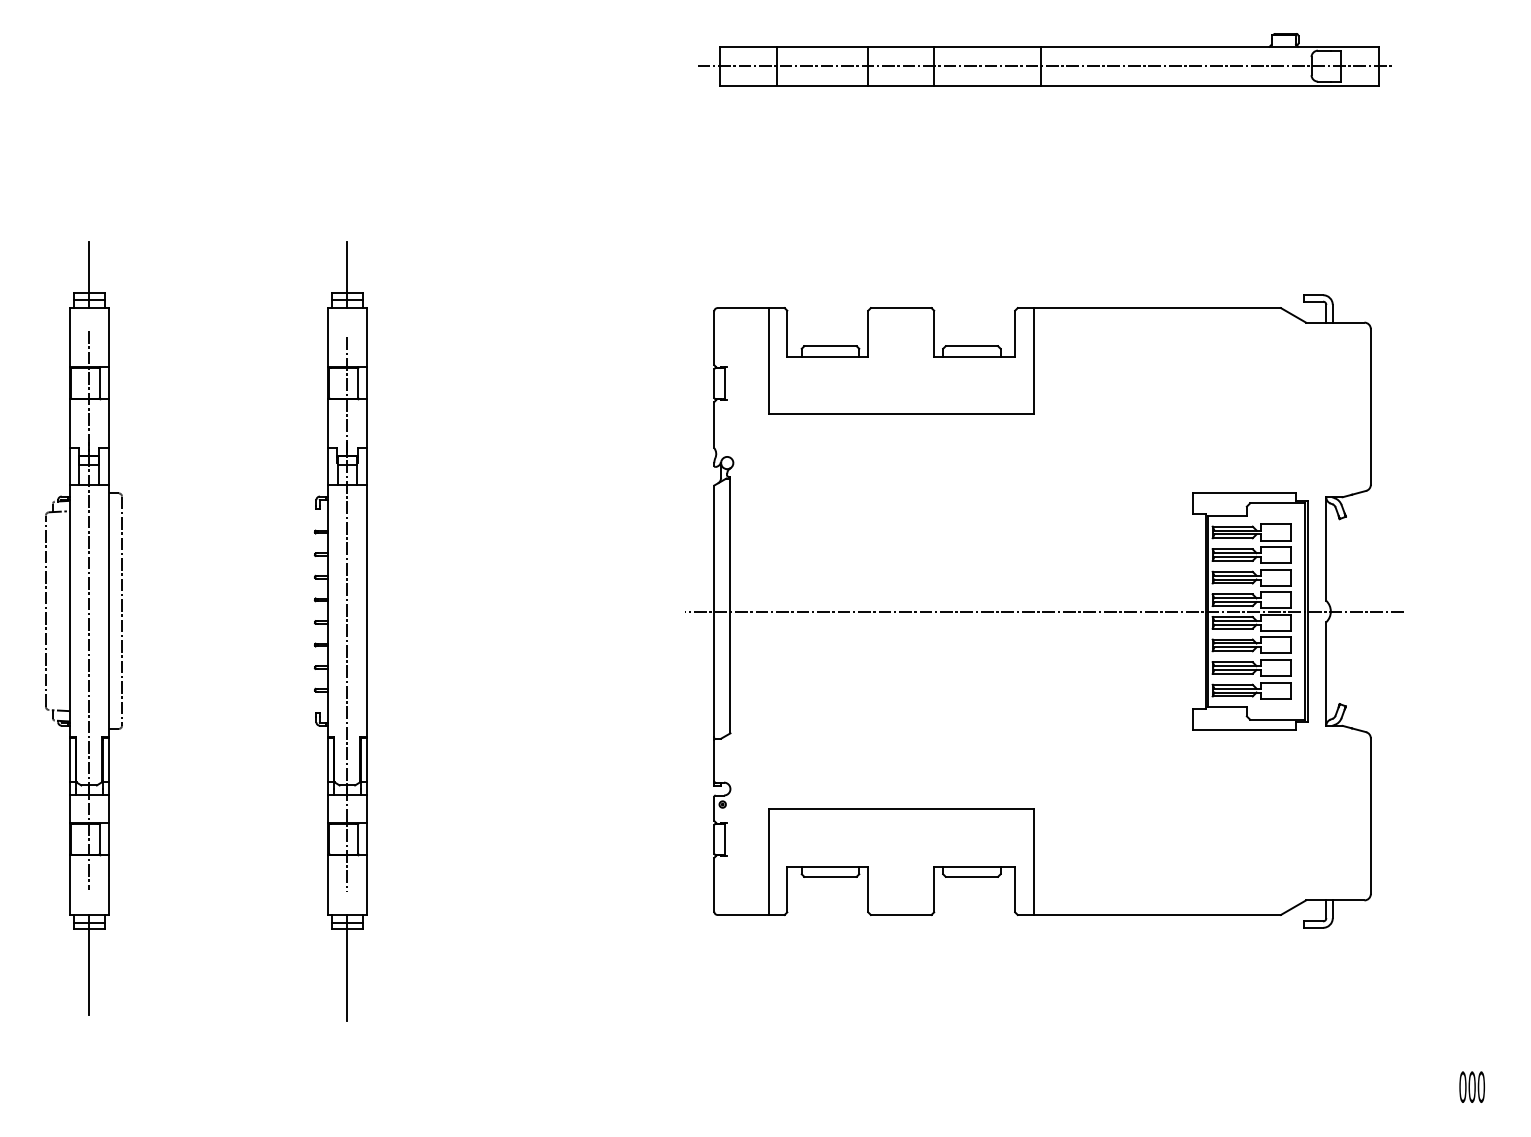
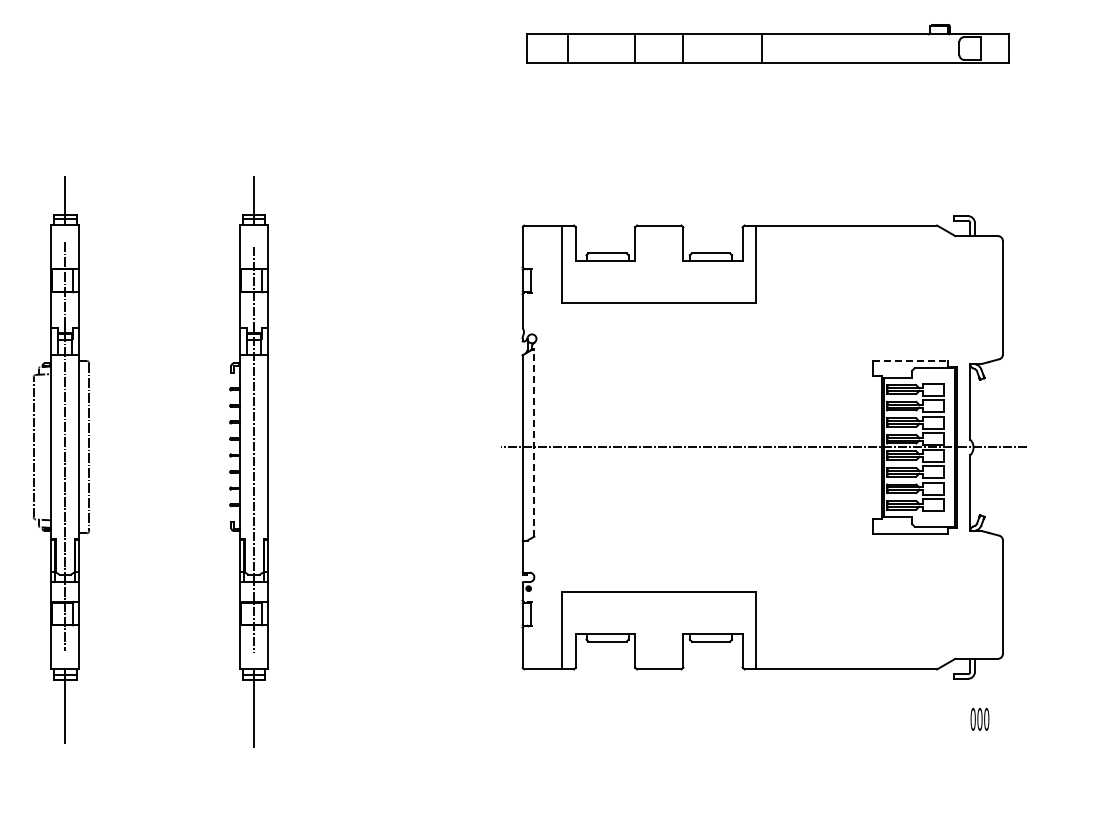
line: (1045, 66) -> (764, 48), removed
line: (1244, 492) -> (910, 360), solid -> dashed
line: (730, 604) -> (534, 442), solid -> dashed
text: (1471, 1085) -> (979, 718), moved

